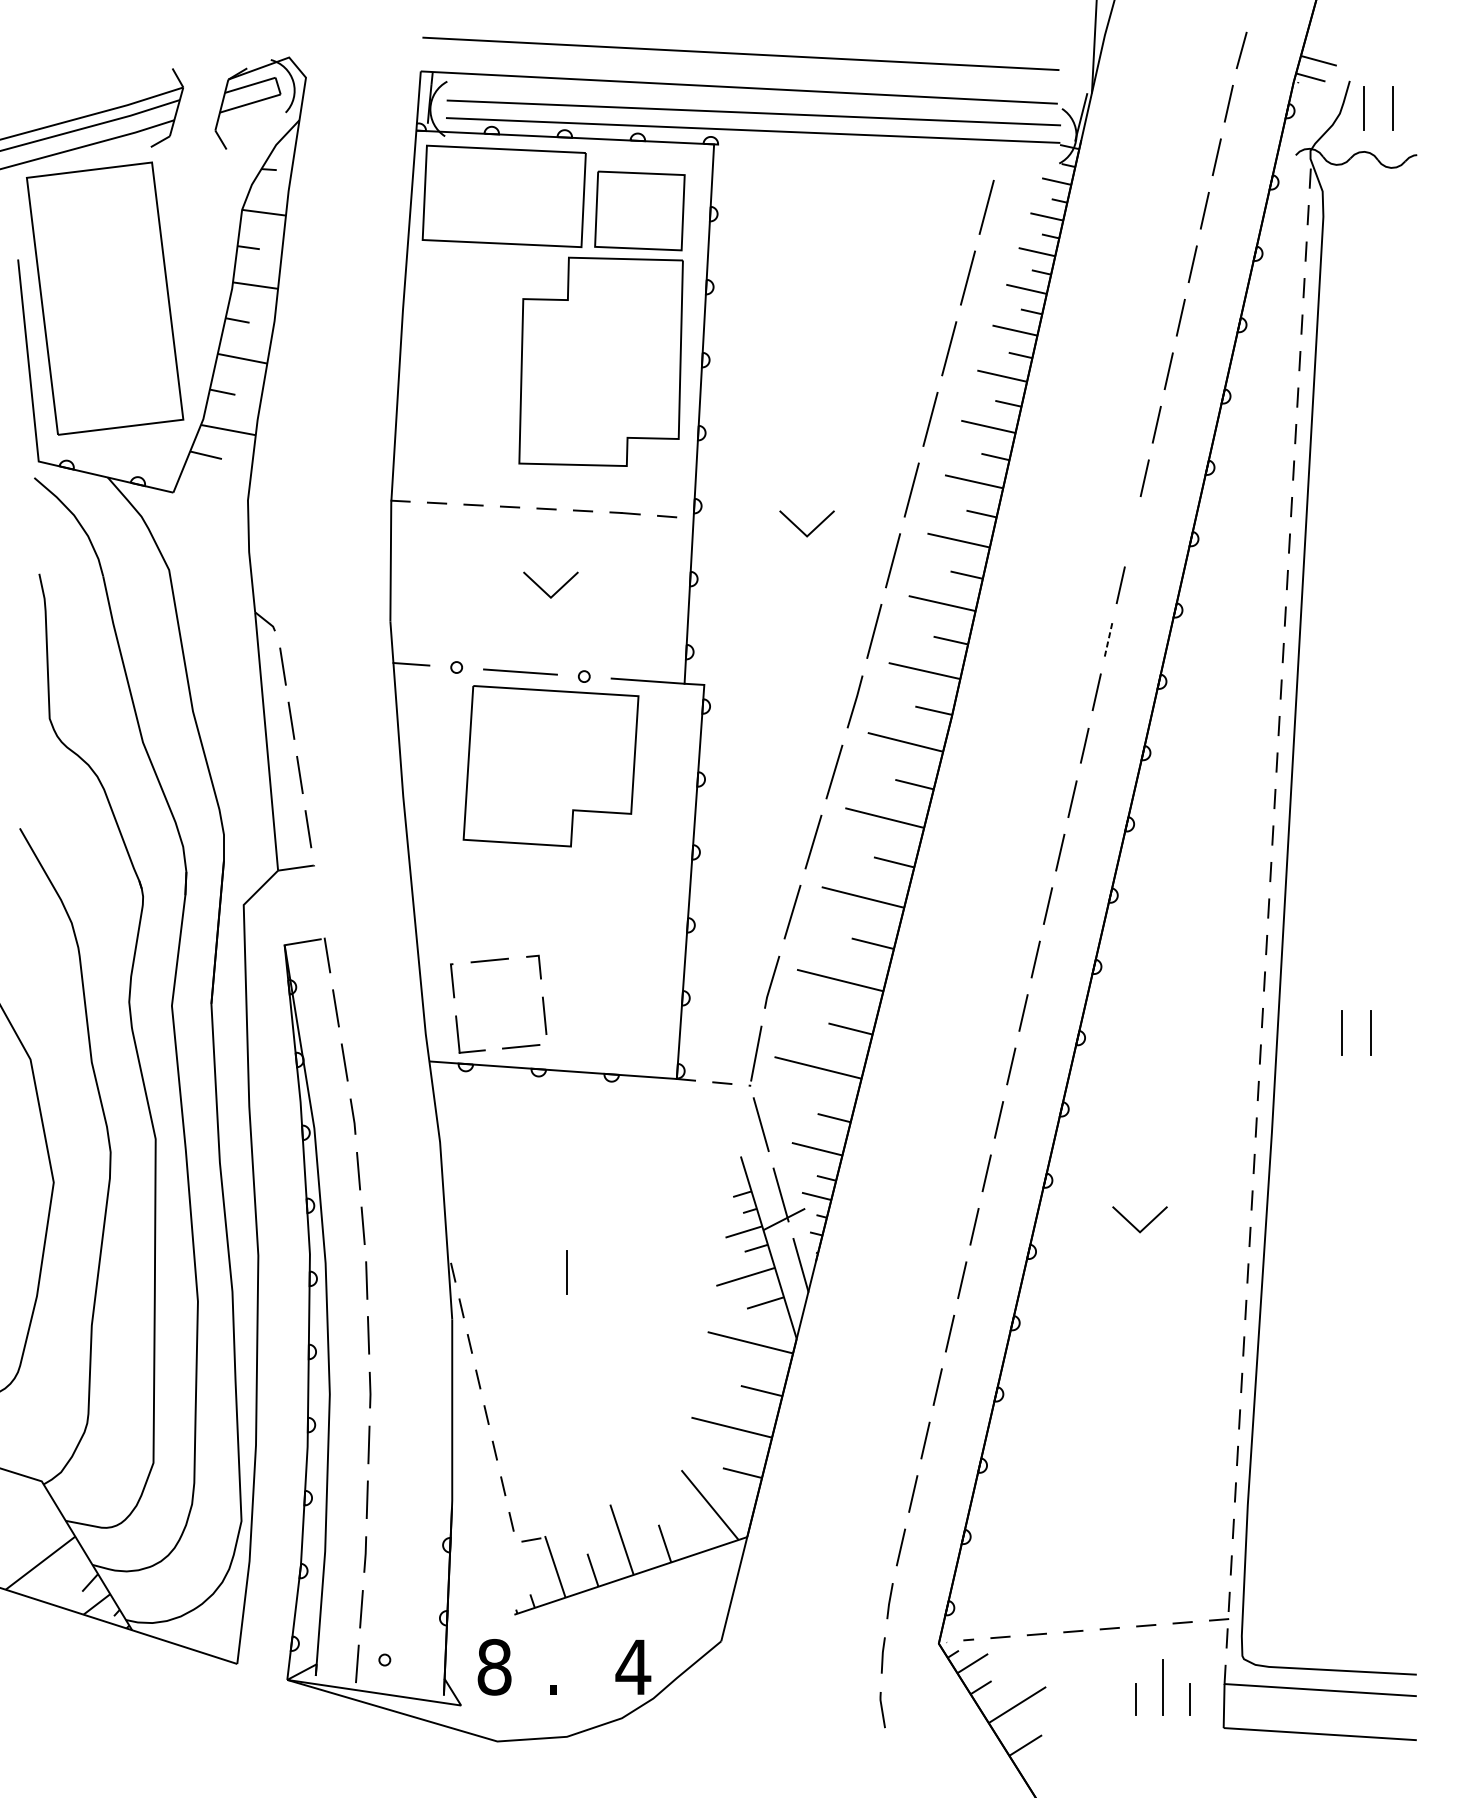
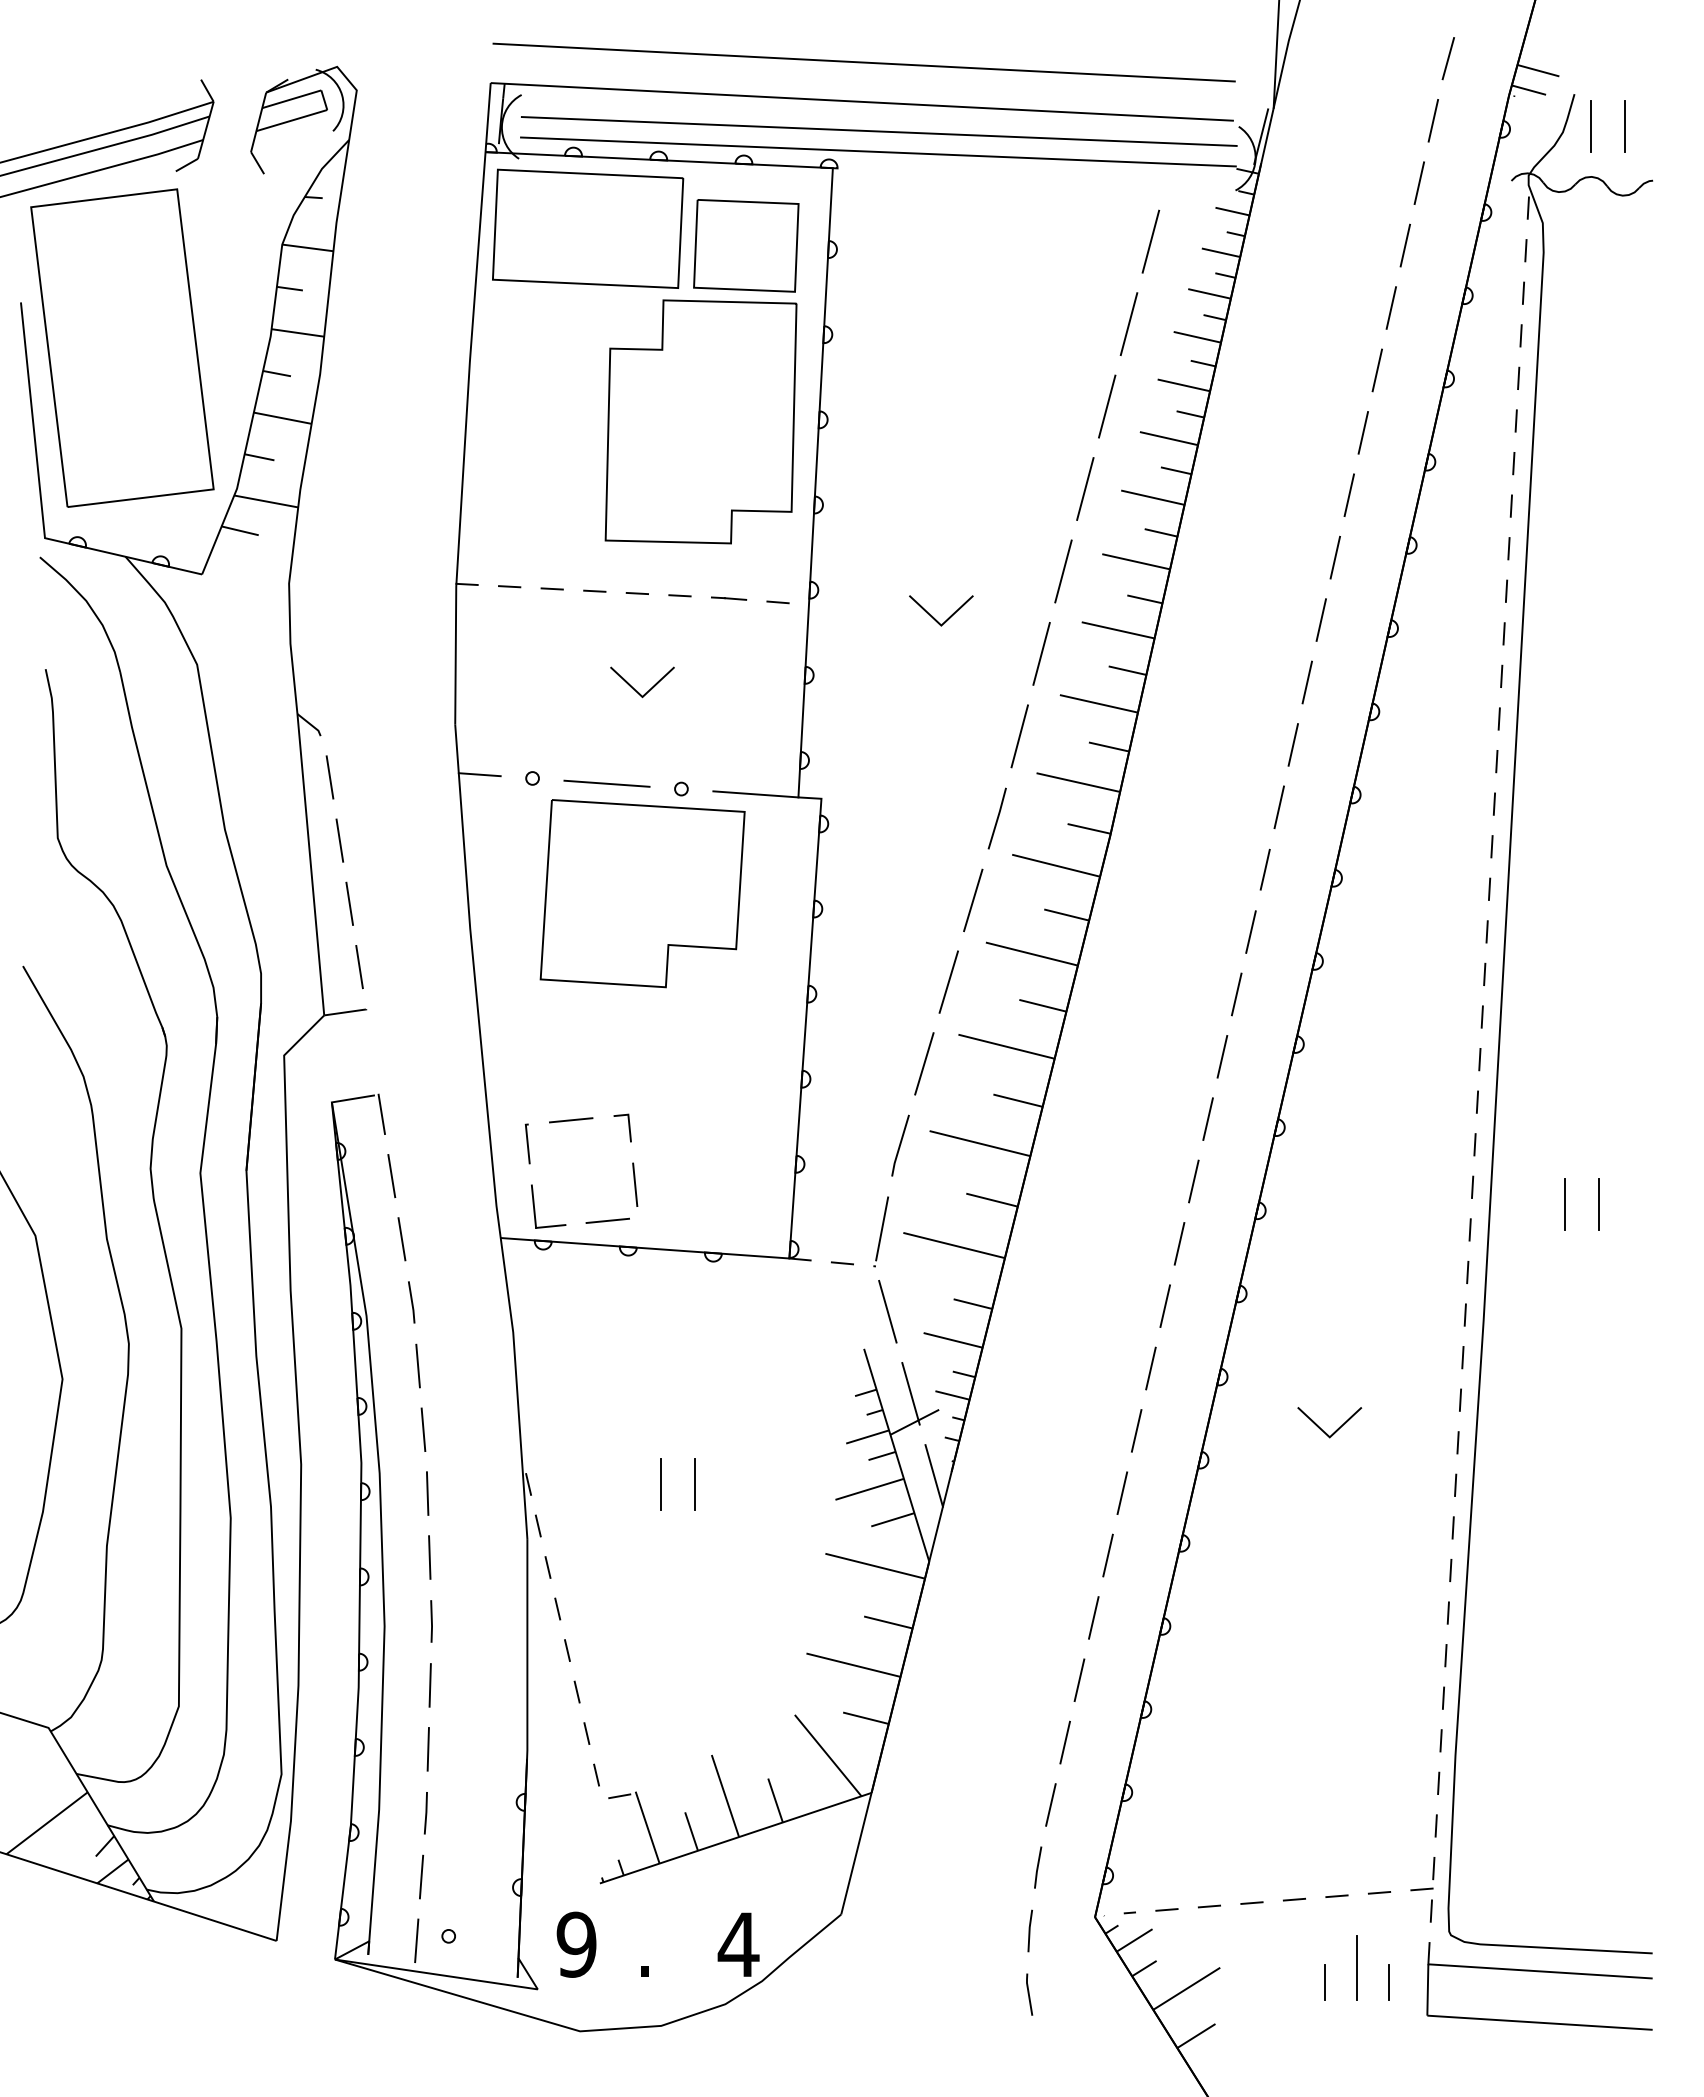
line: (1132, 531) -> (1320, 619), added
line: (1108, 638) -> (1293, 744), dashed -> solid
line: (596, 1271) -> (695, 1483), added
text: (494, 1667) -> (576, 1944), 8 -> 9

